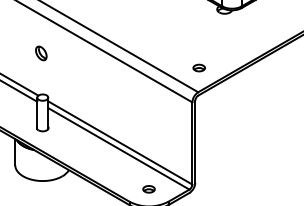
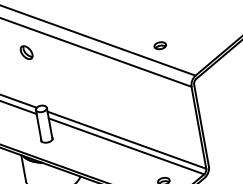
part: (41, 53) -> (26, 52), moved
part: (198, 67) -> (159, 45), moved

